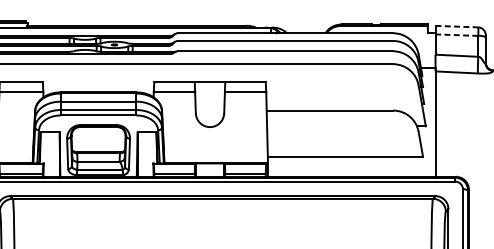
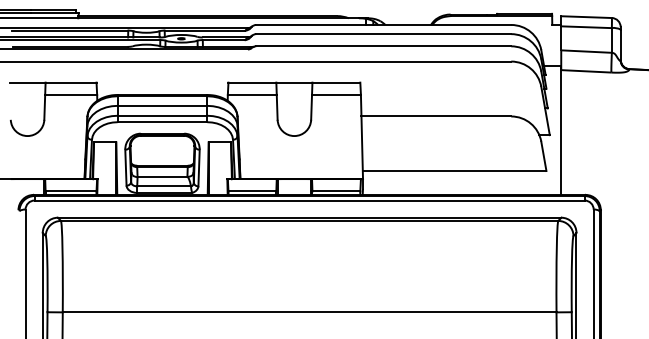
line: (457, 26) -> (587, 17), dashed -> solid
line: (456, 35) -> (586, 27), dashed -> solid

